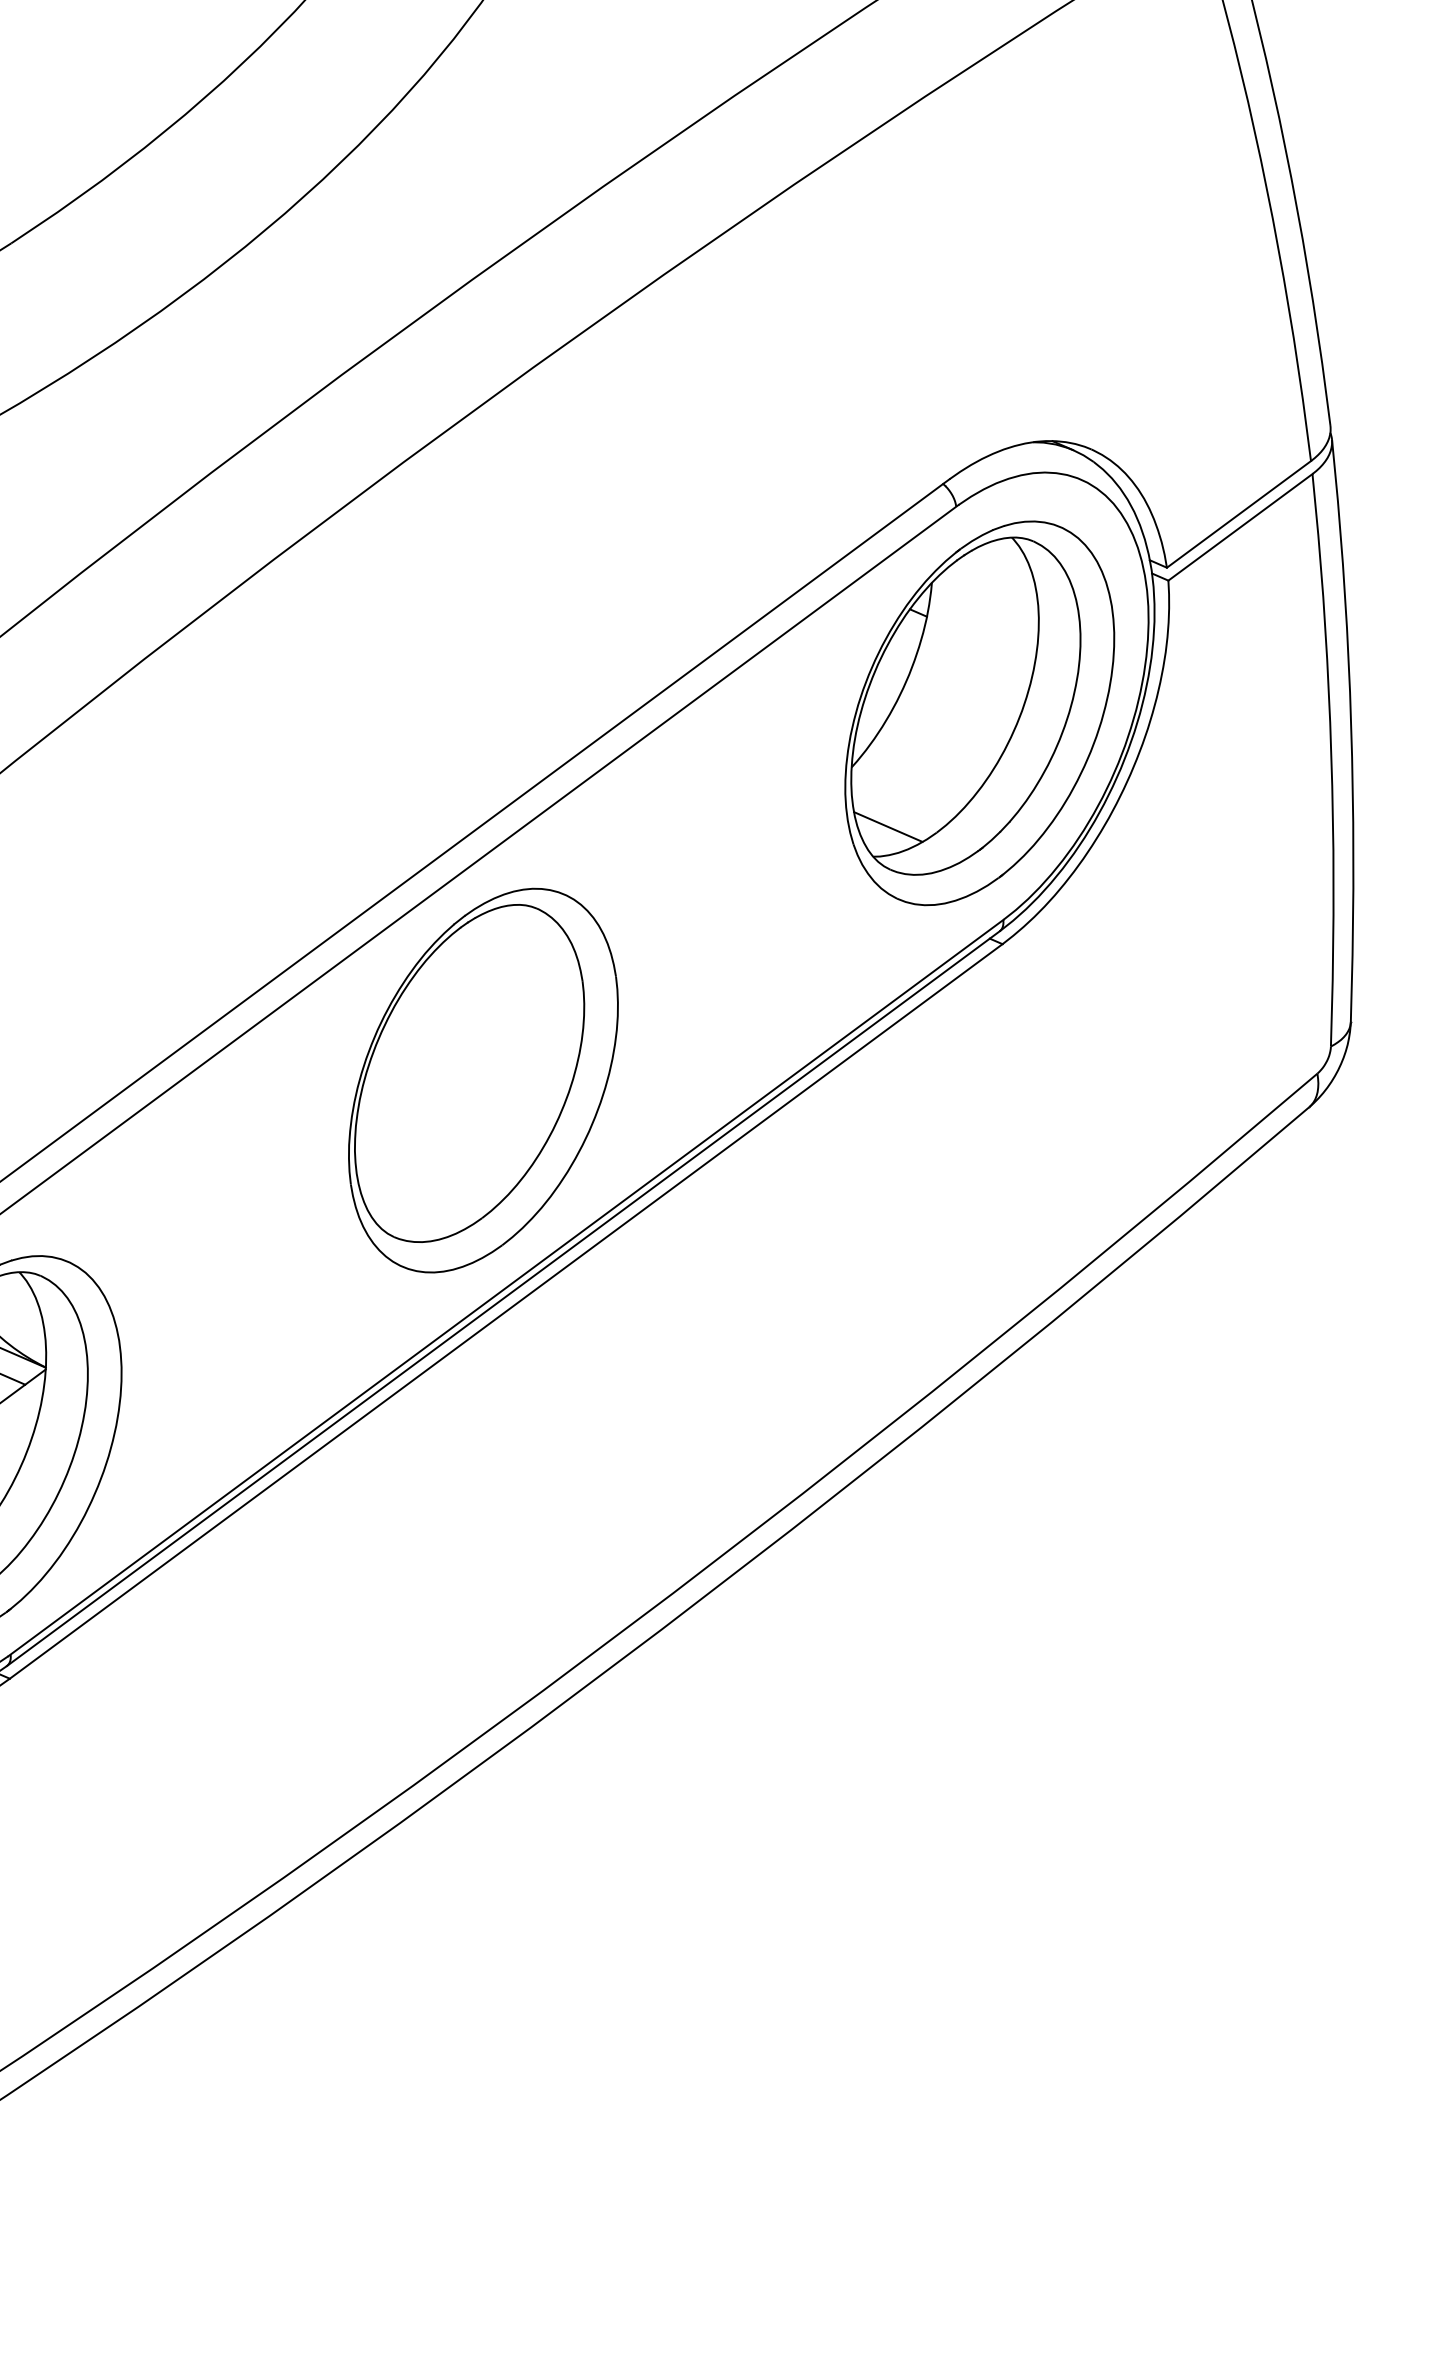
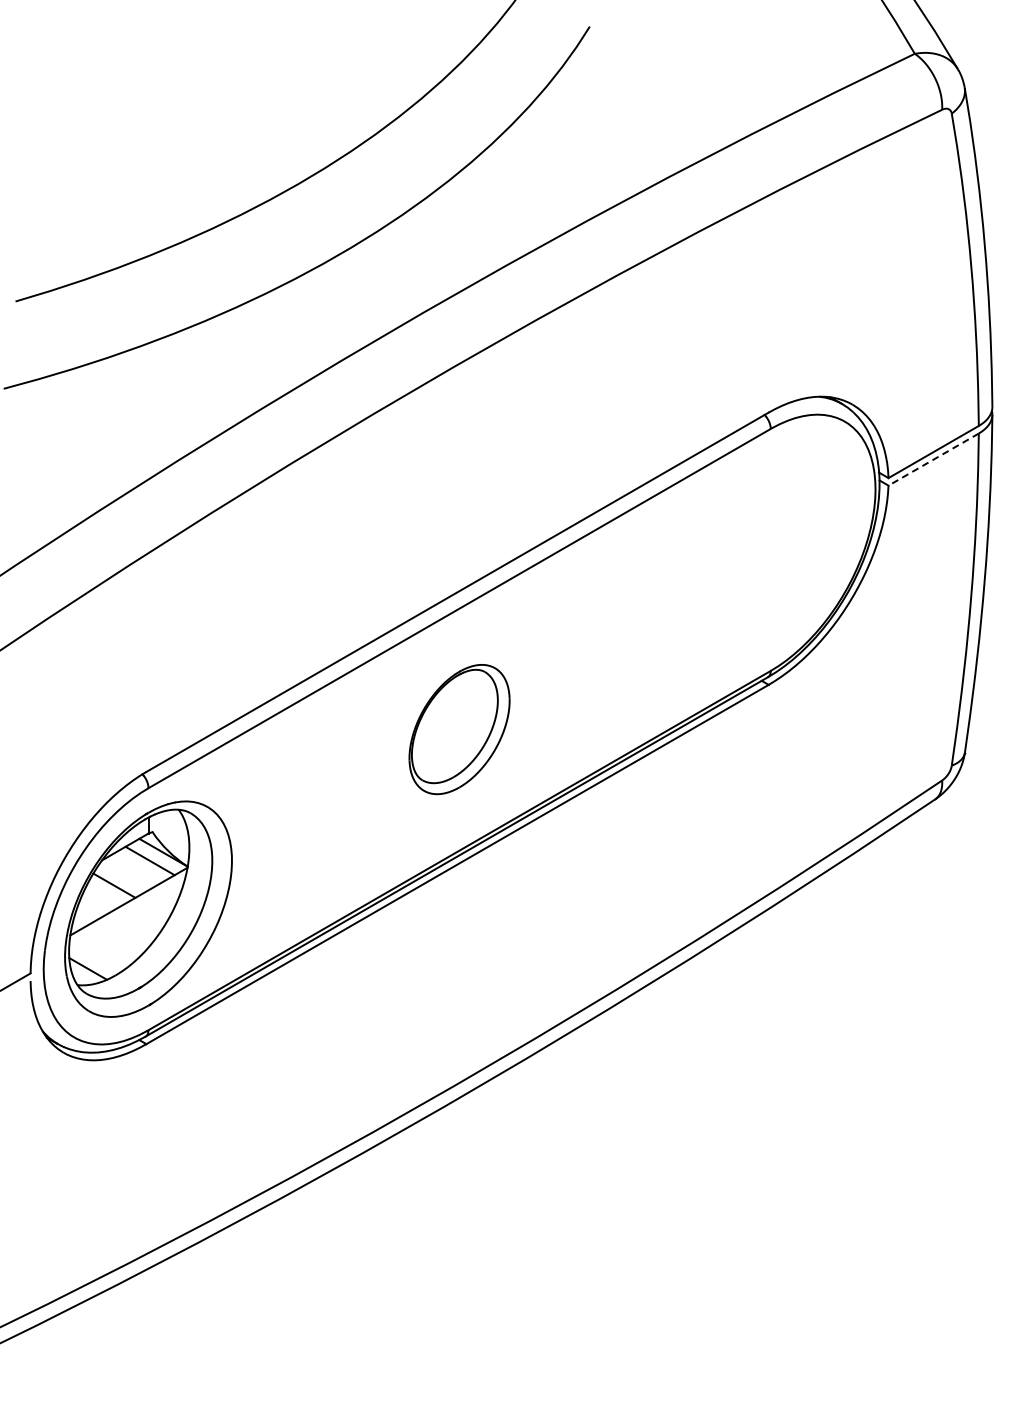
line: (1240, 527) -> (933, 459), solid -> dashed
part: (979, 712) -> (770, 549), removed
part: (483, 1080) -> (459, 729), size x0.6

